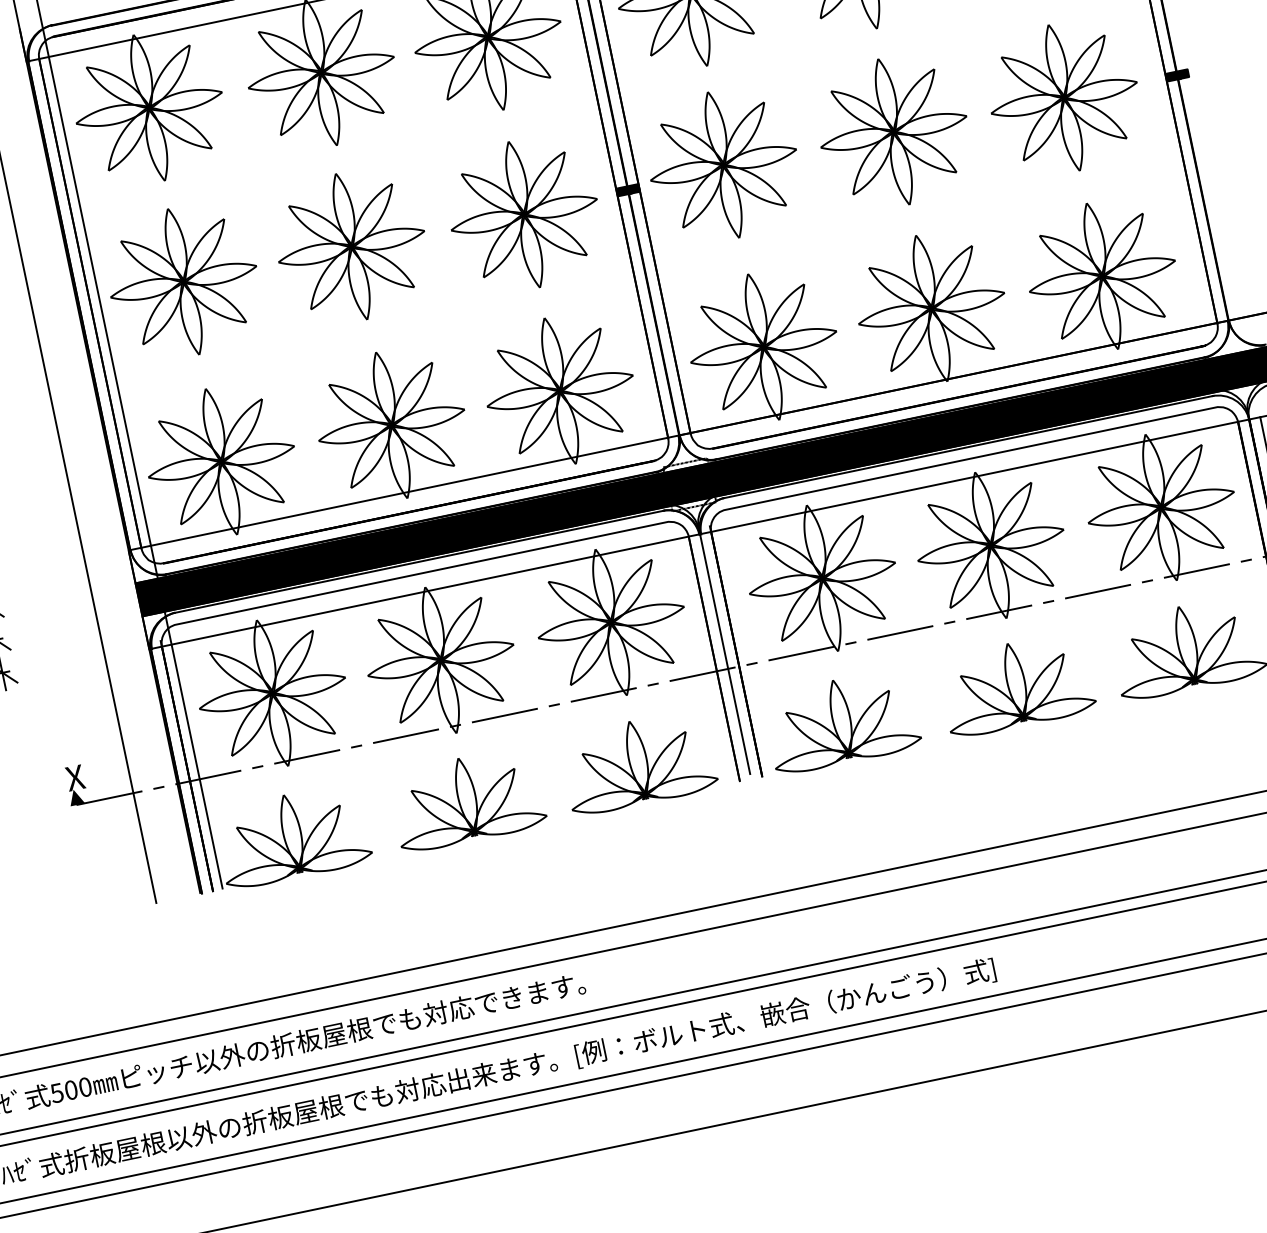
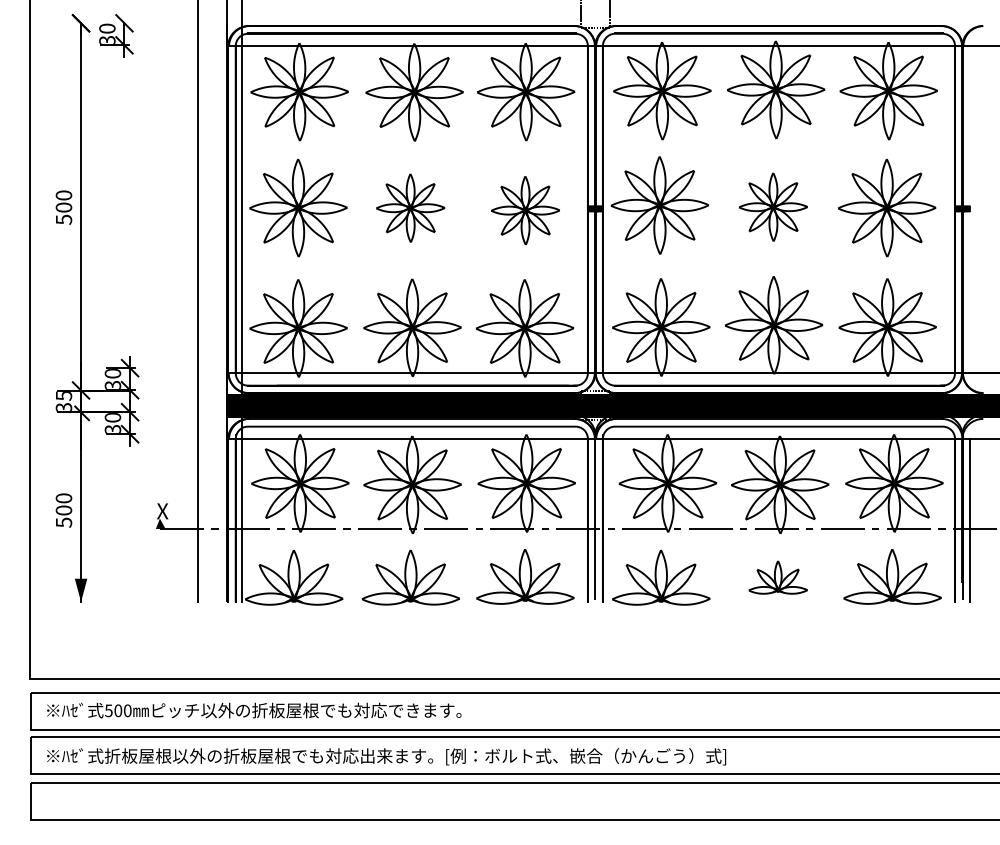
part: (894, 132) -> (773, 207), size x0.7
part: (524, 214) -> (525, 210), size x0.7
part: (351, 247) -> (410, 208), size x0.7
part: (1017, 684) -> (778, 577), size x0.6

